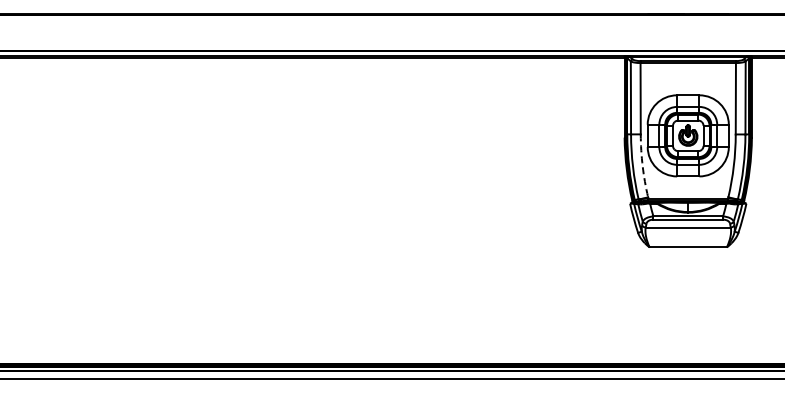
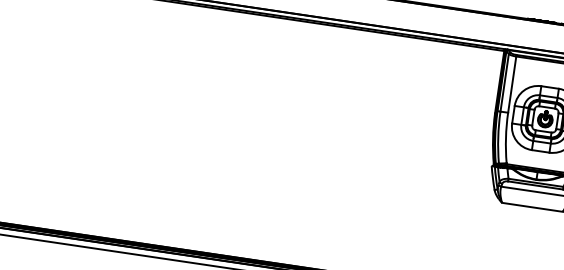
arc: (642, 166) -> (505, 138), dashed -> solid

